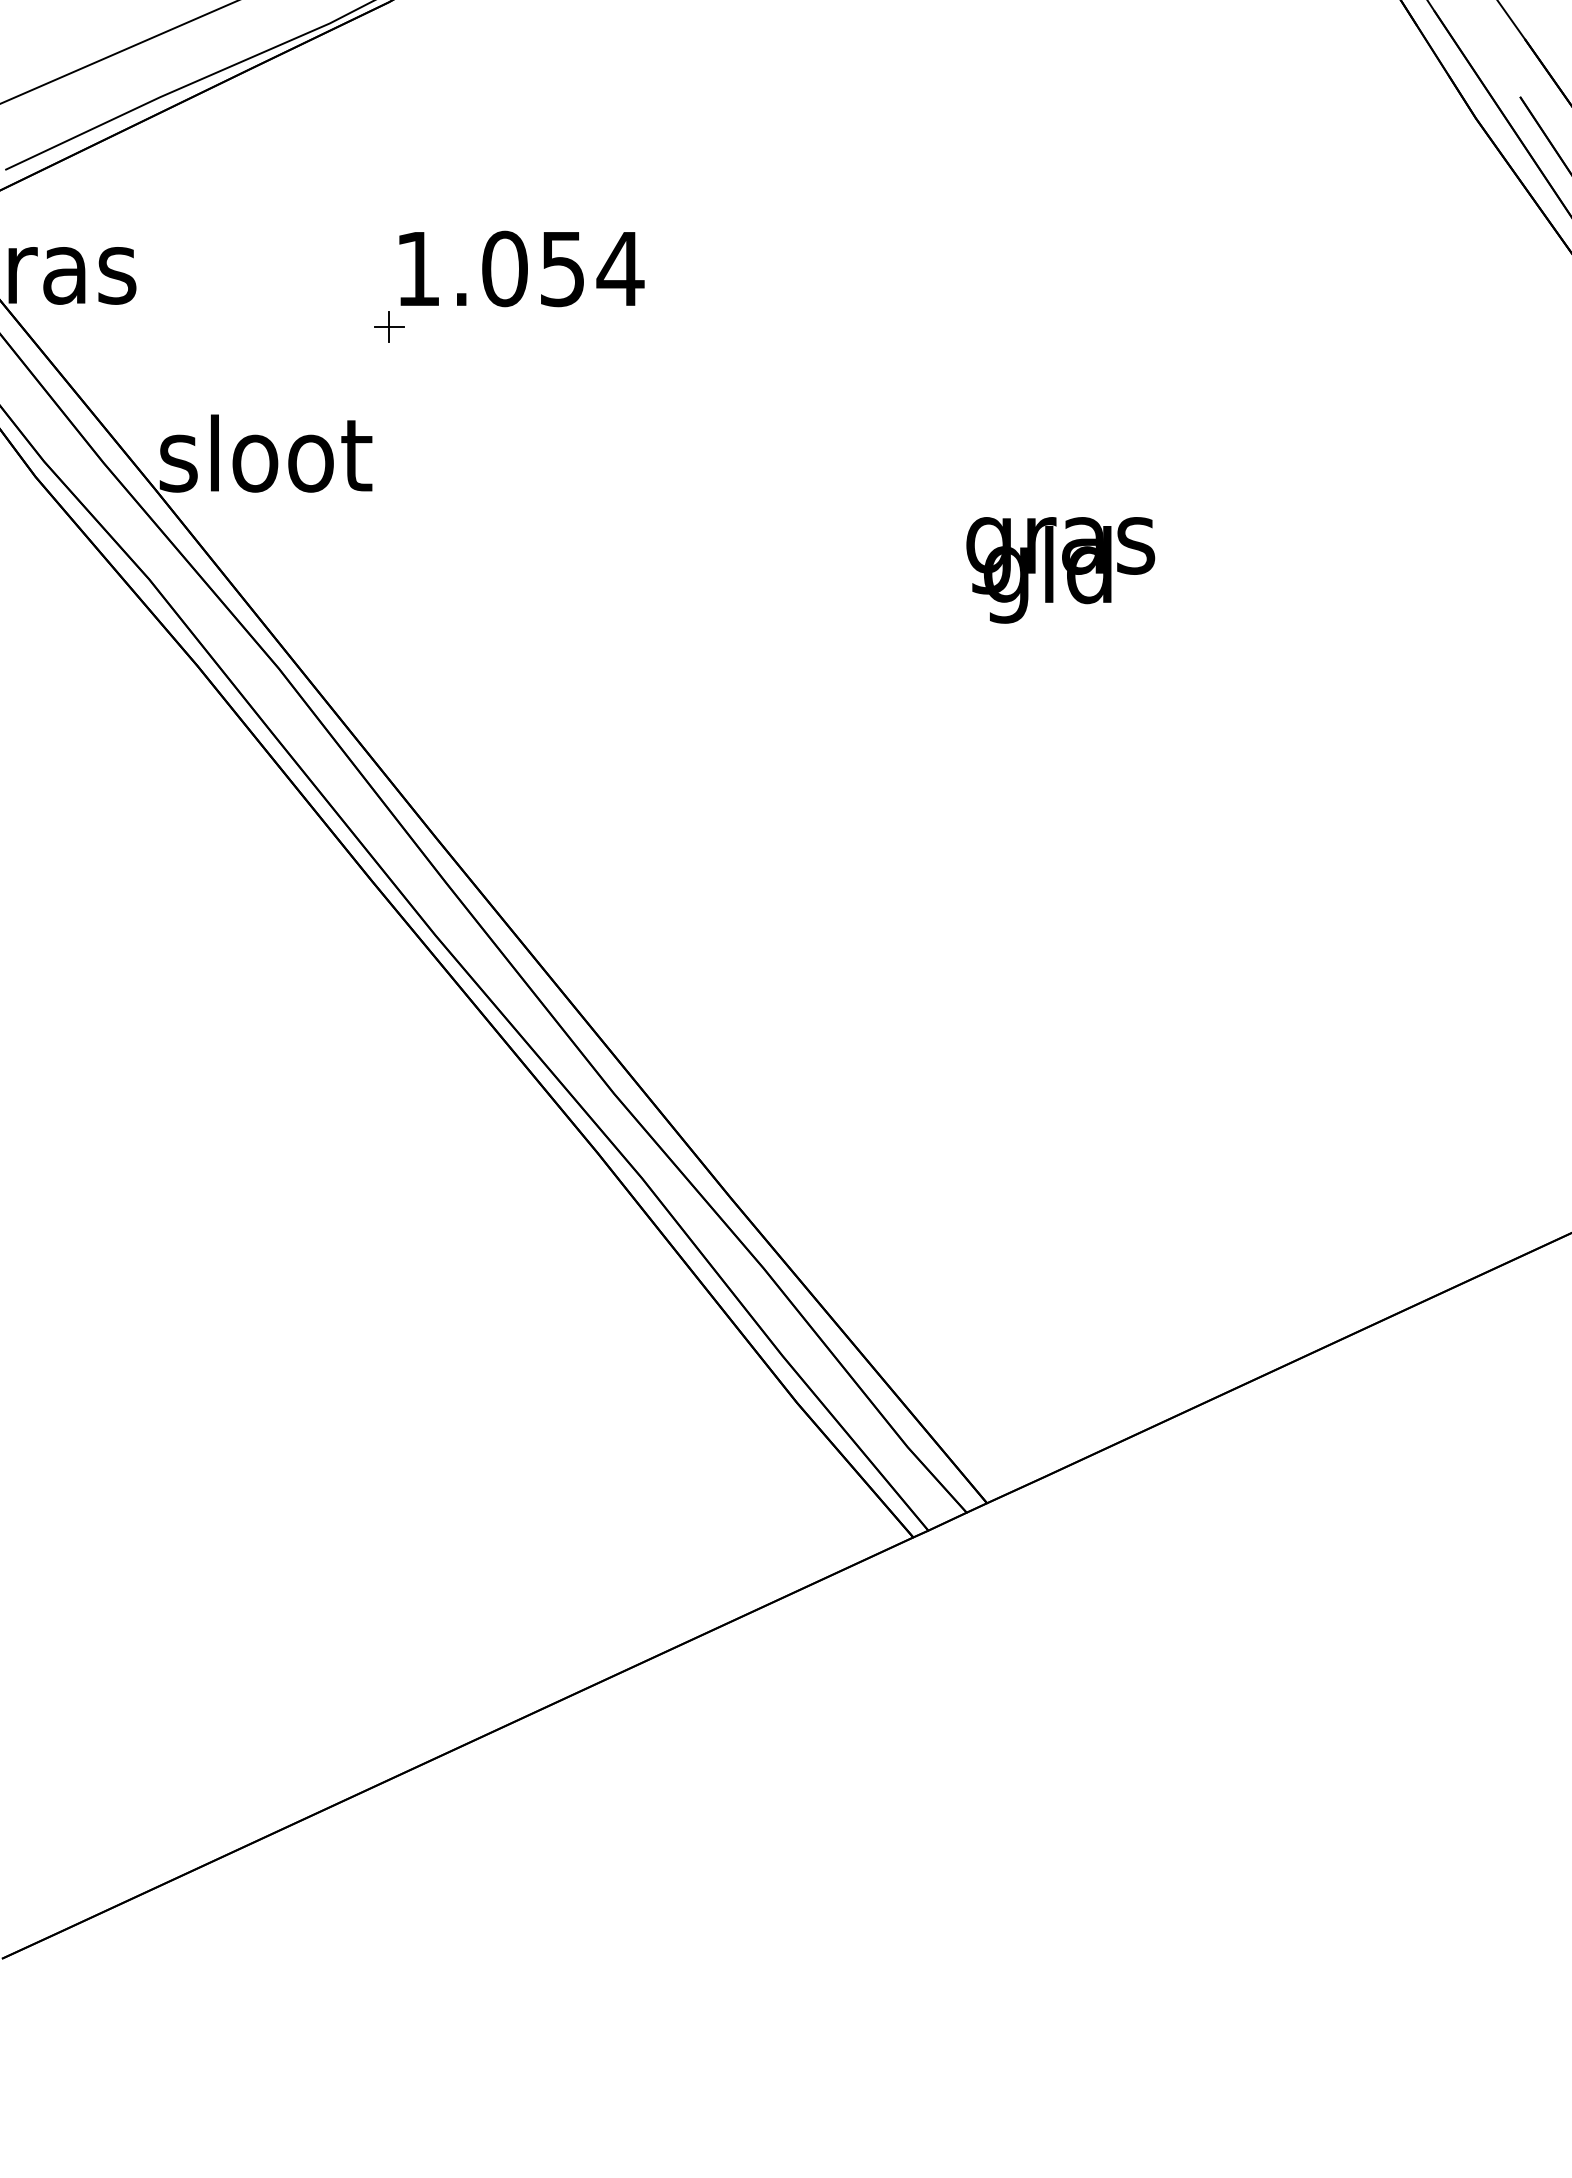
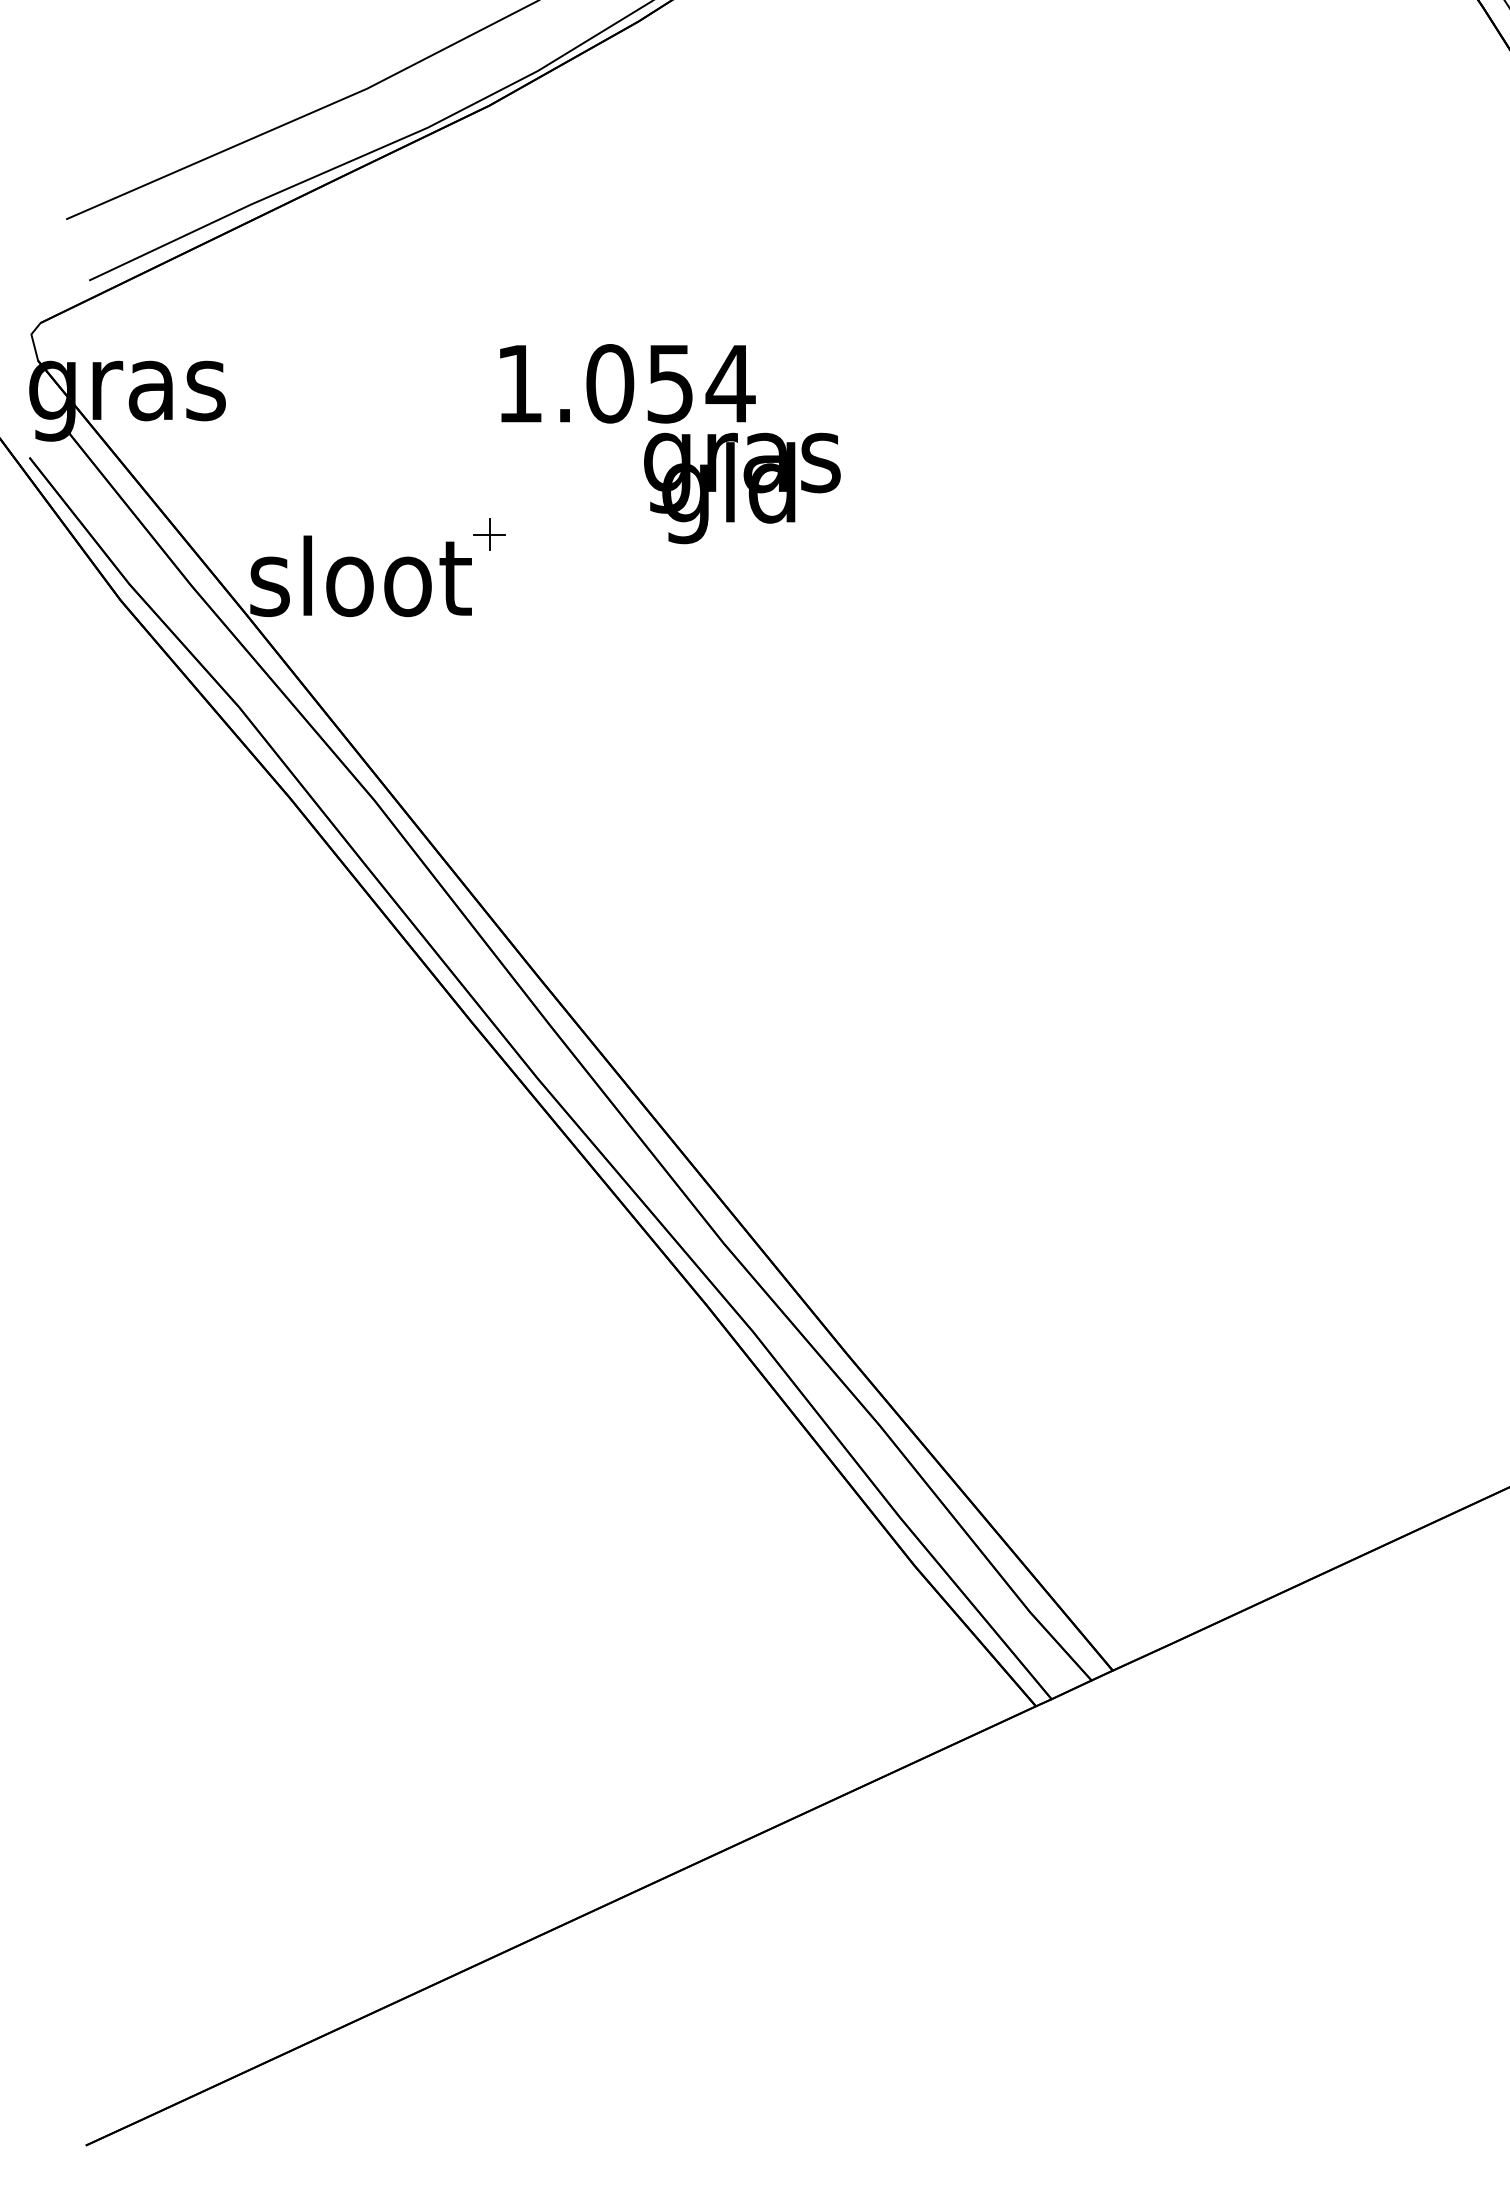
part: (389, 326) -> (489, 534), moved
text: (1060, 570) -> (742, 488), moved

